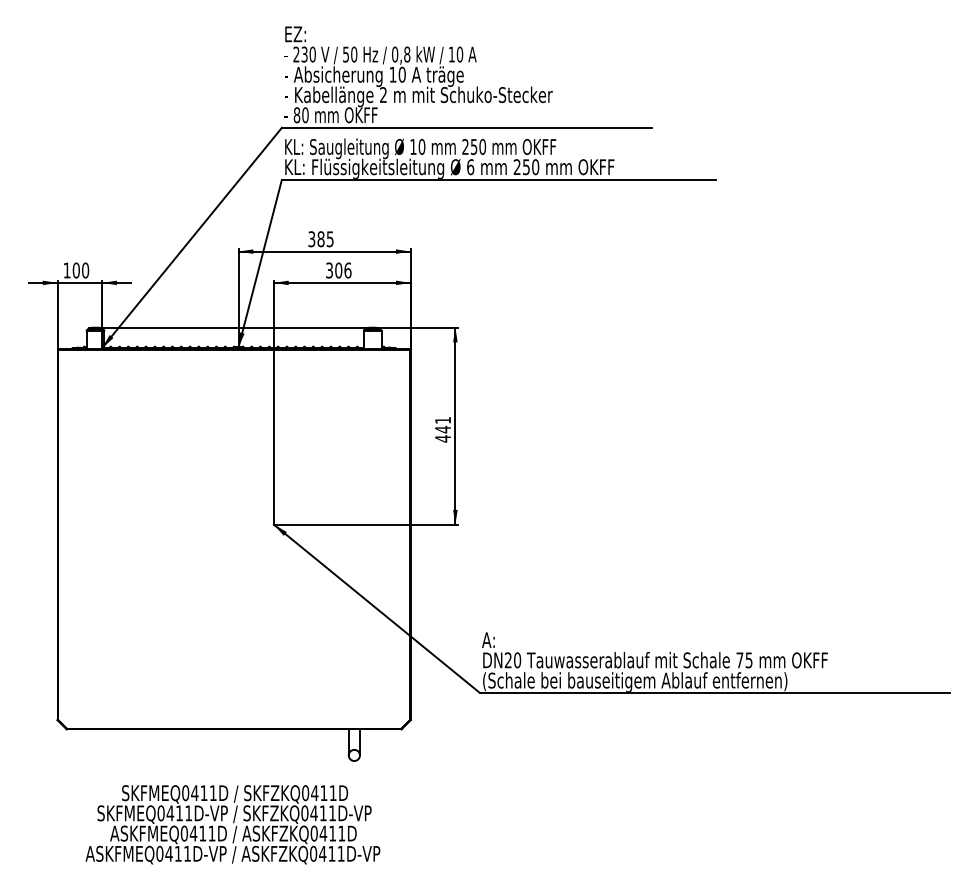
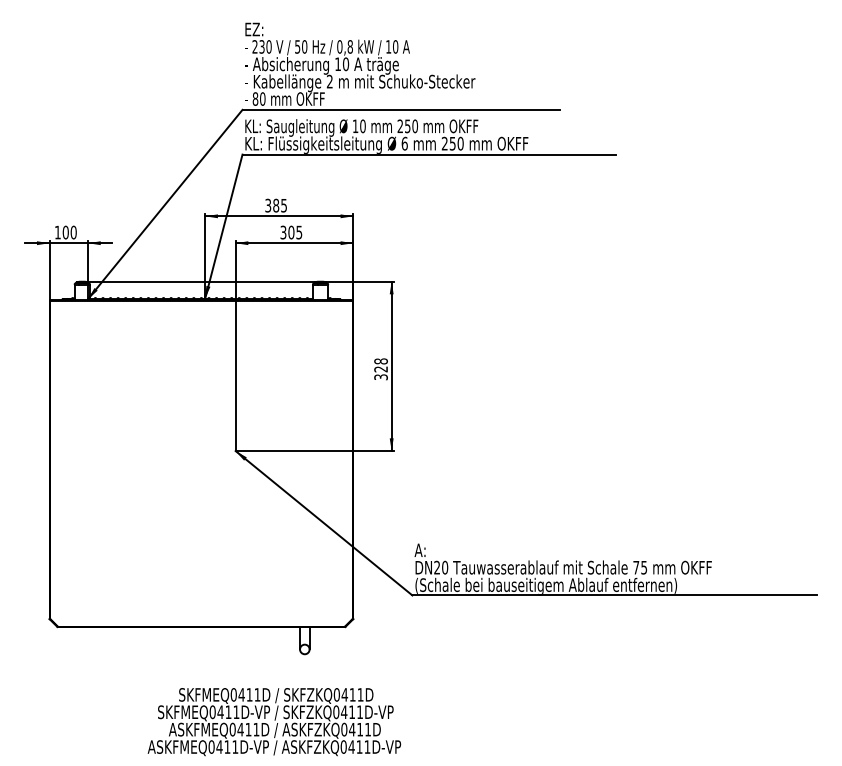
text: (348, 270) -> (299, 232), 306 -> 305
text: (442, 429) -> (380, 369), 441 -> 328
text: (233, 825) -> (274, 722), moved

